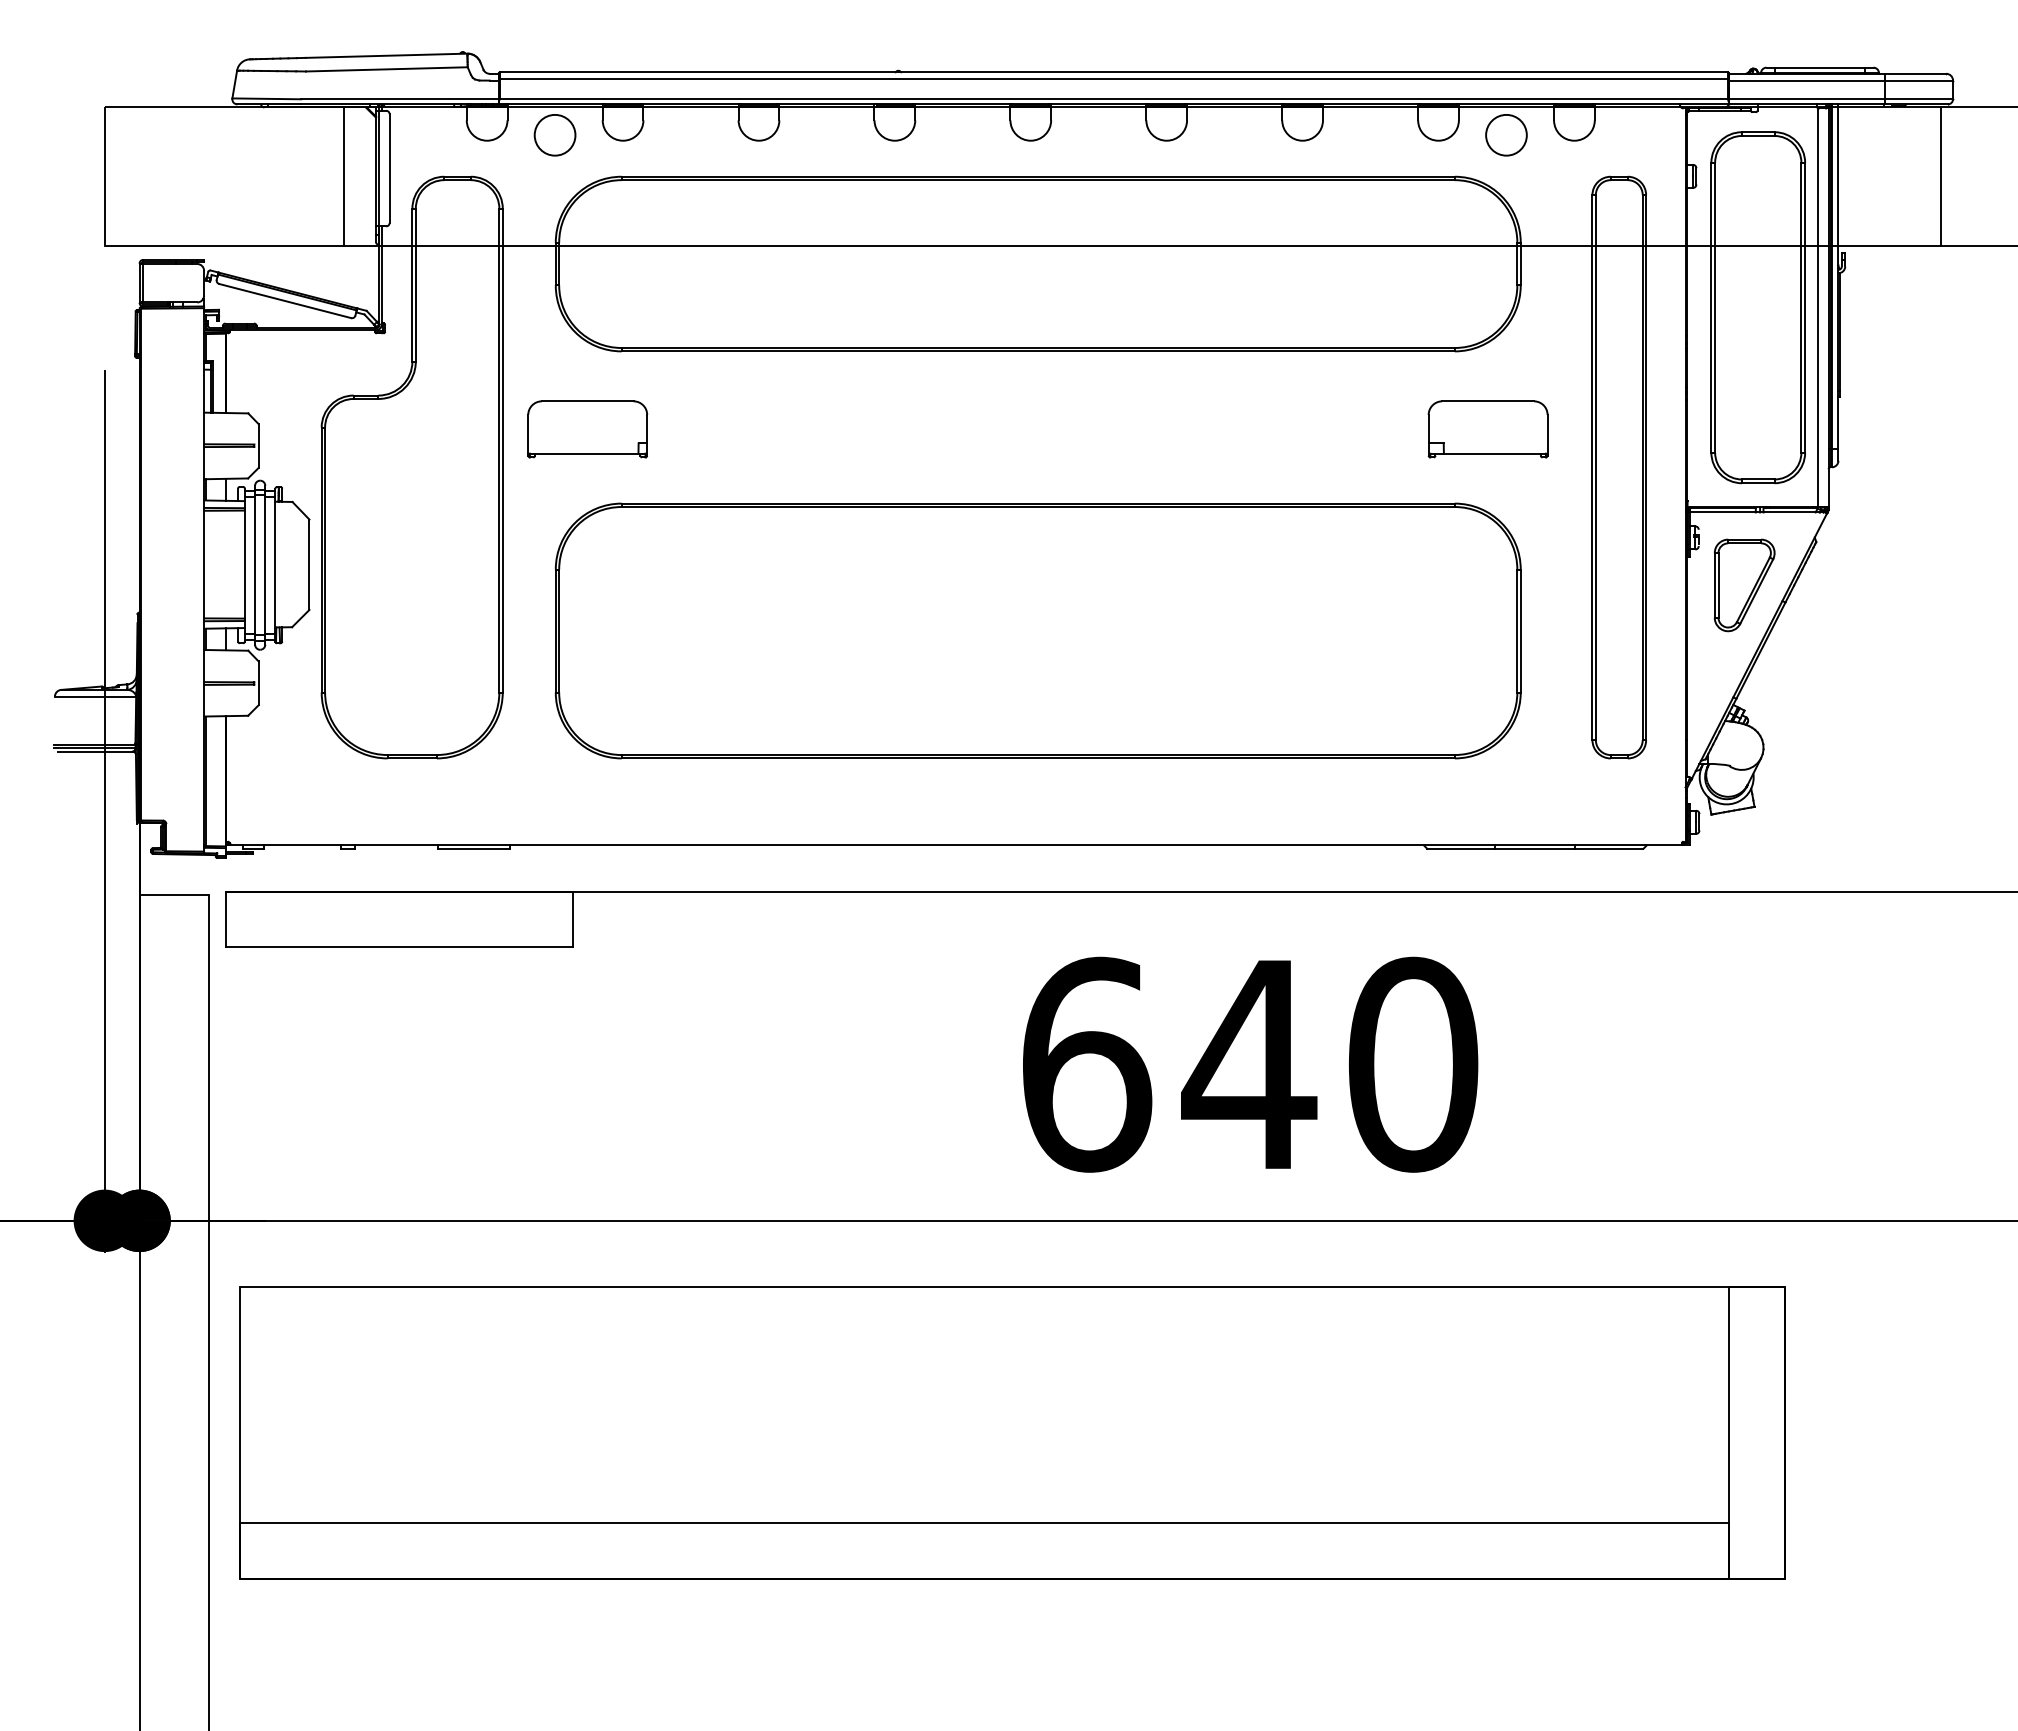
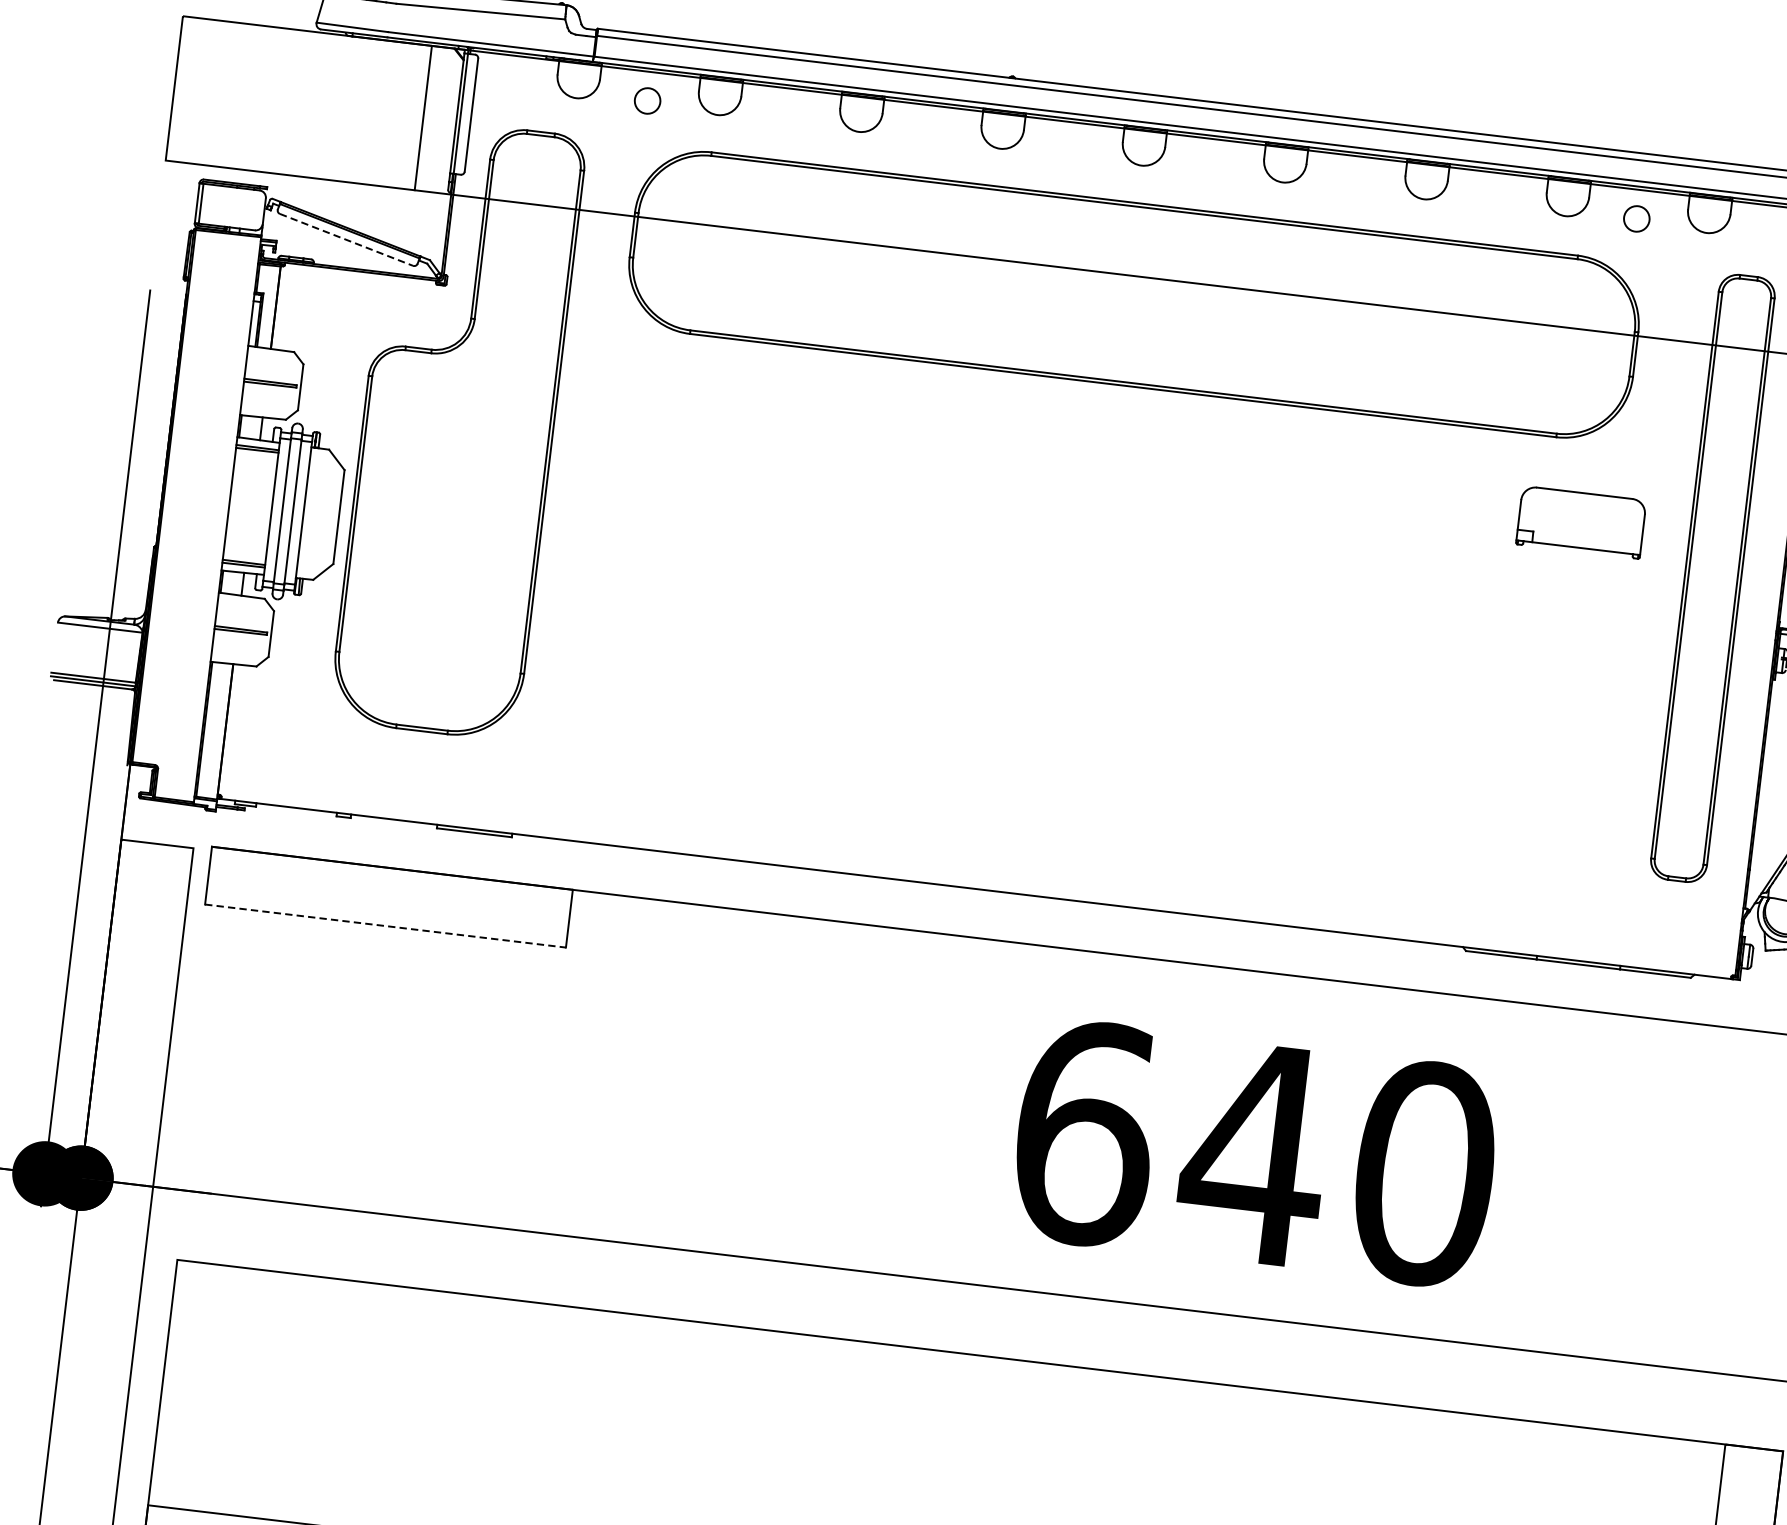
circle: (554, 134) -> (647, 100), size x0.6
circle: (1506, 134) -> (1636, 218), size x0.6
line: (285, 301) -> (346, 240), solid -> dashed
part: (587, 429) -> (644, 410), removed
part: (1037, 630) -> (1087, 675), removed
line: (399, 947) -> (385, 926), solid -> dashed

